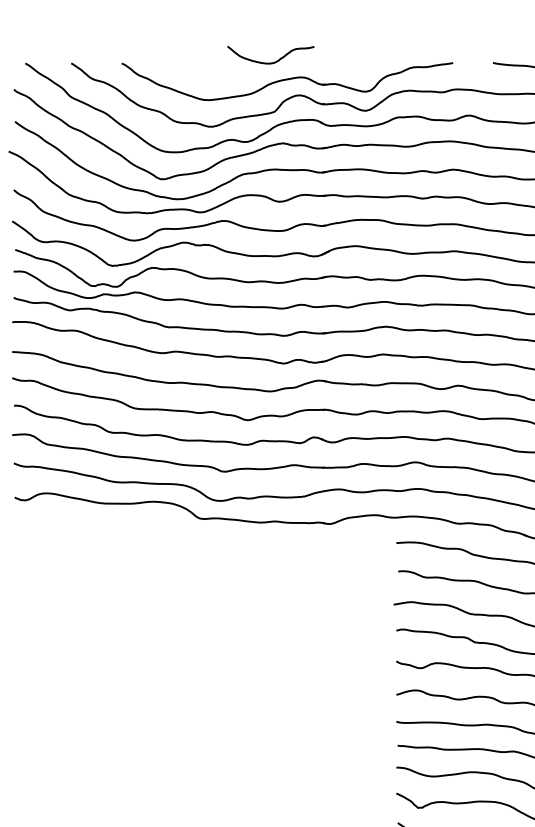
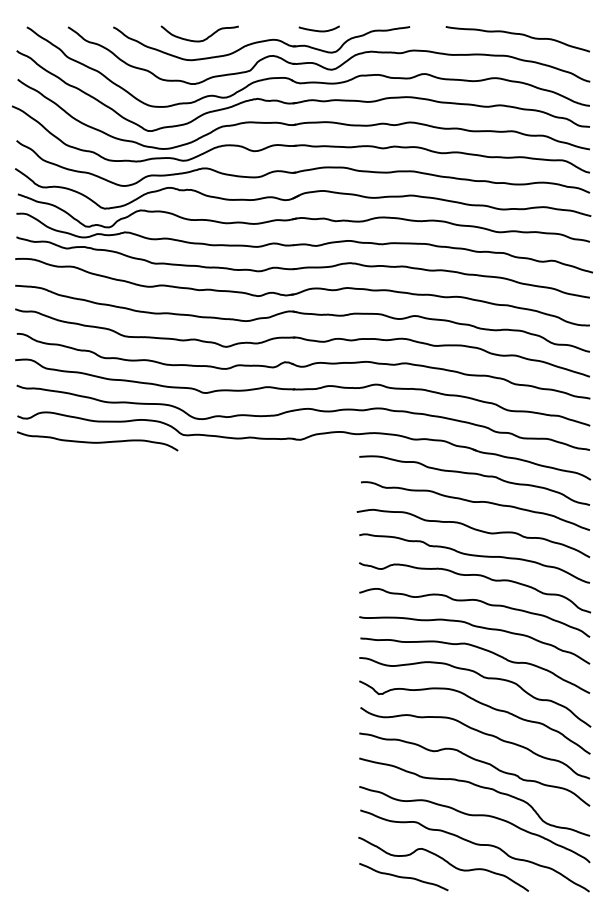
curve: (270, 62) -> (199, 40), moved
curve: (350, 66) -> (318, 30), added
curve: (104, 525) -> (97, 441), added

